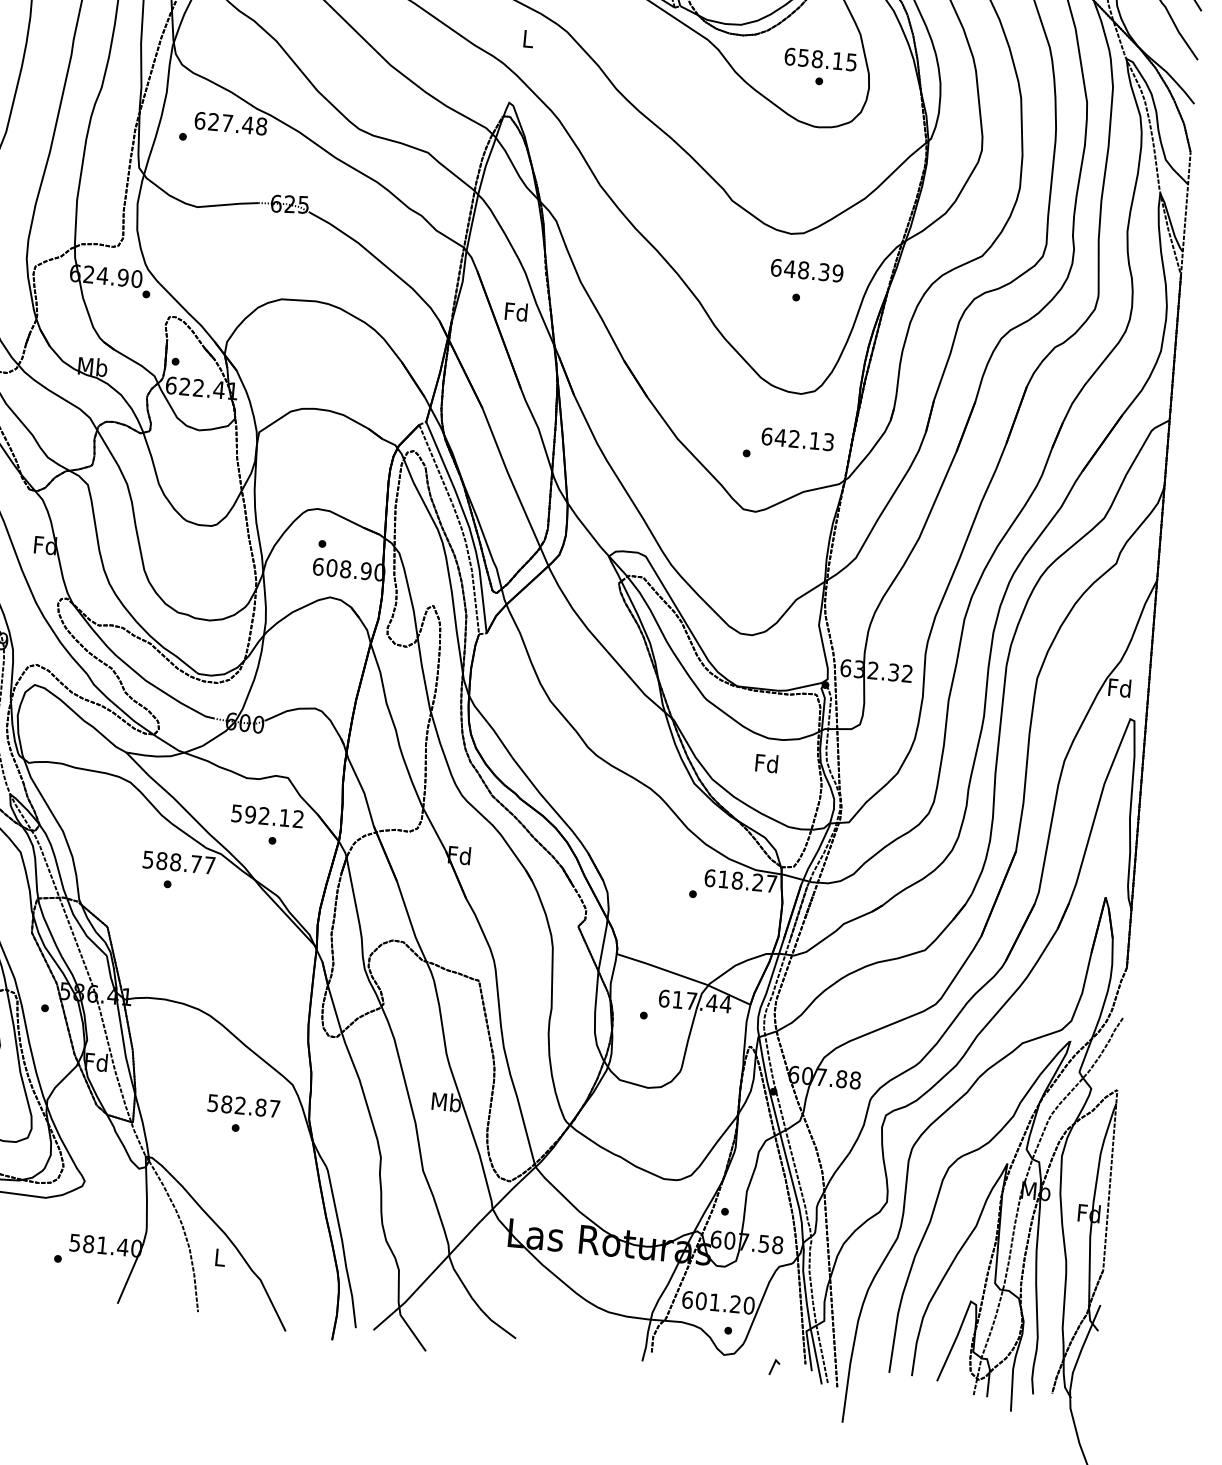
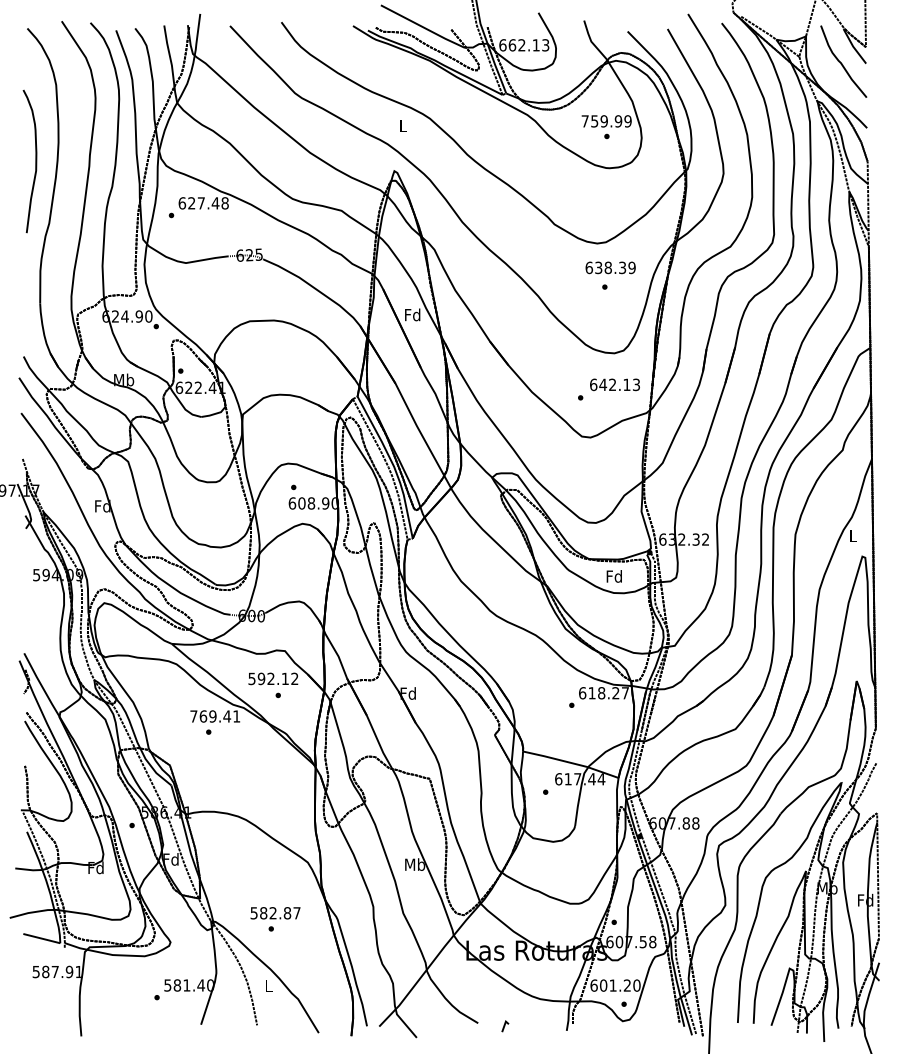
text: (820, 59) -> (606, 121), 658.15 -> 759.99
text: (789, 268) -> (598, 267), 648.39 -> 638.39
text: (1118, 687) -> (852, 535), Fd -> L
text: (765, 763) -> (613, 576), moved
text: (179, 862) -> (215, 716), 588.77 -> 769.41
text: (242, 1115) -> (275, 919), moved
line: (774, 1367) -> (505, 1026), moved

